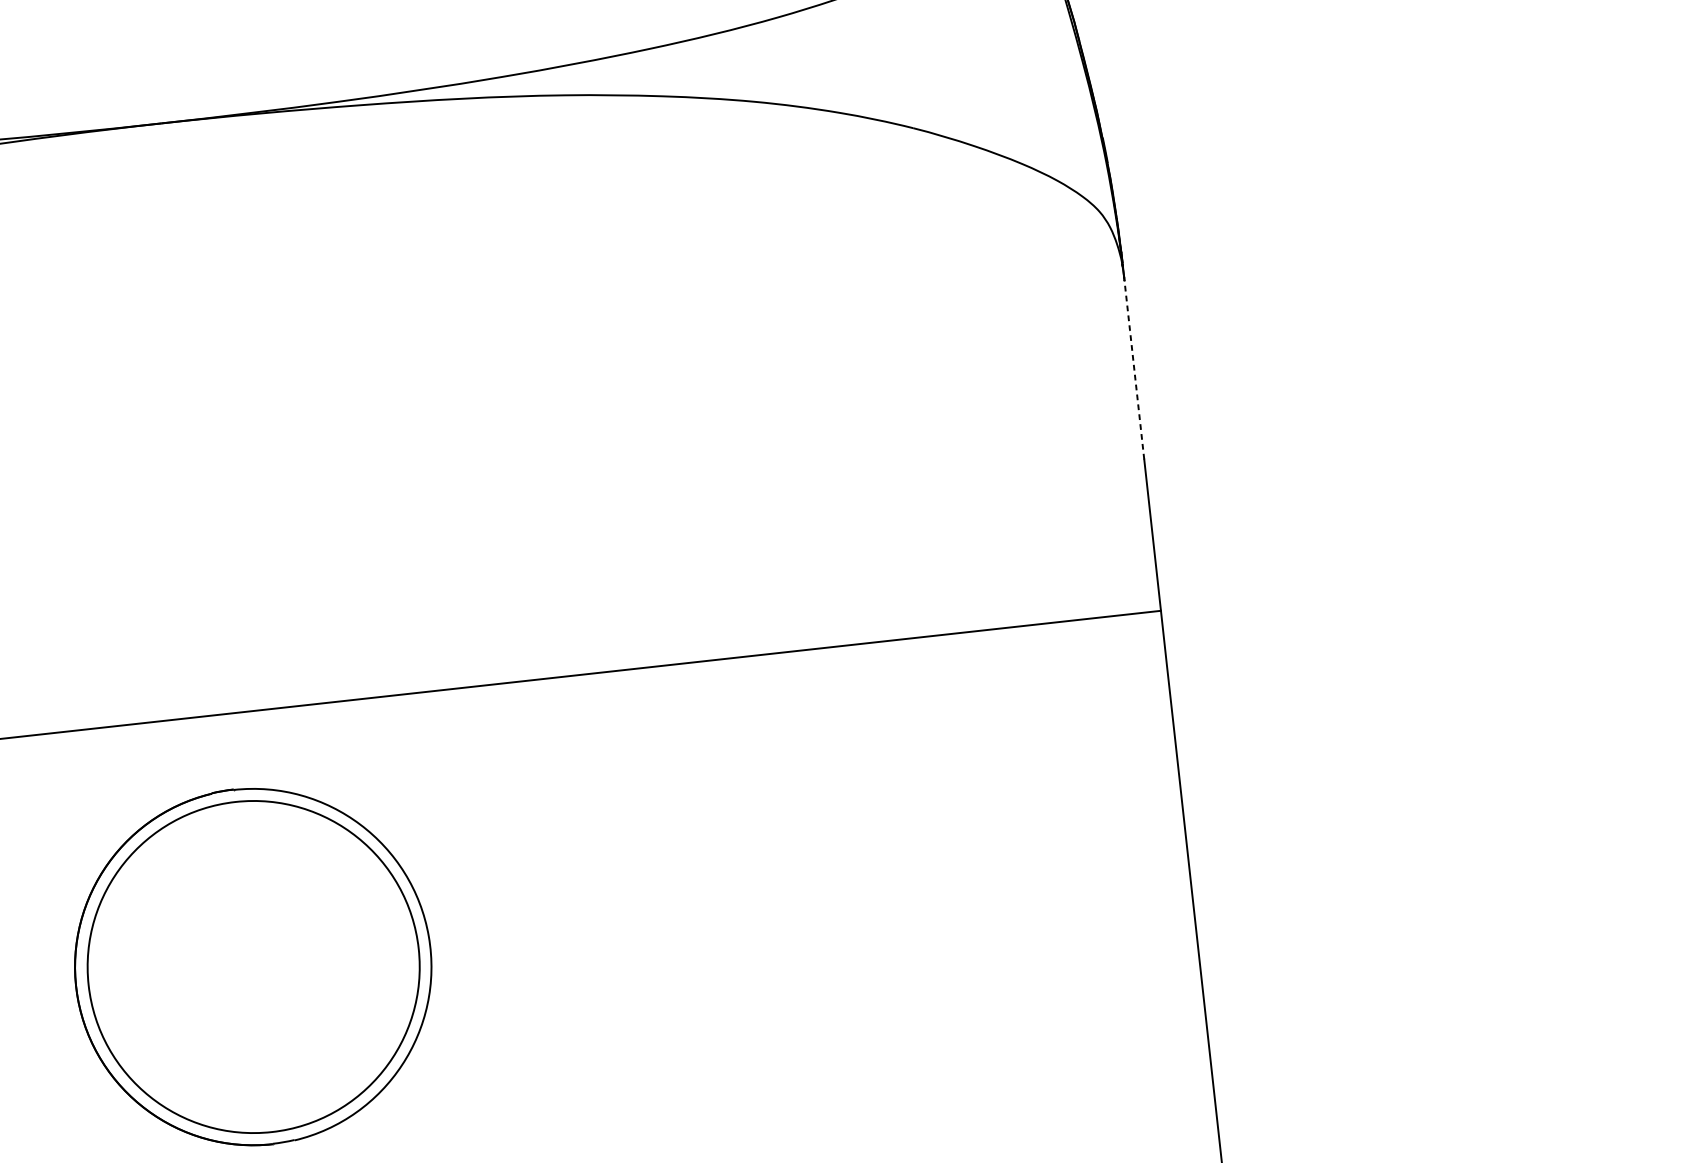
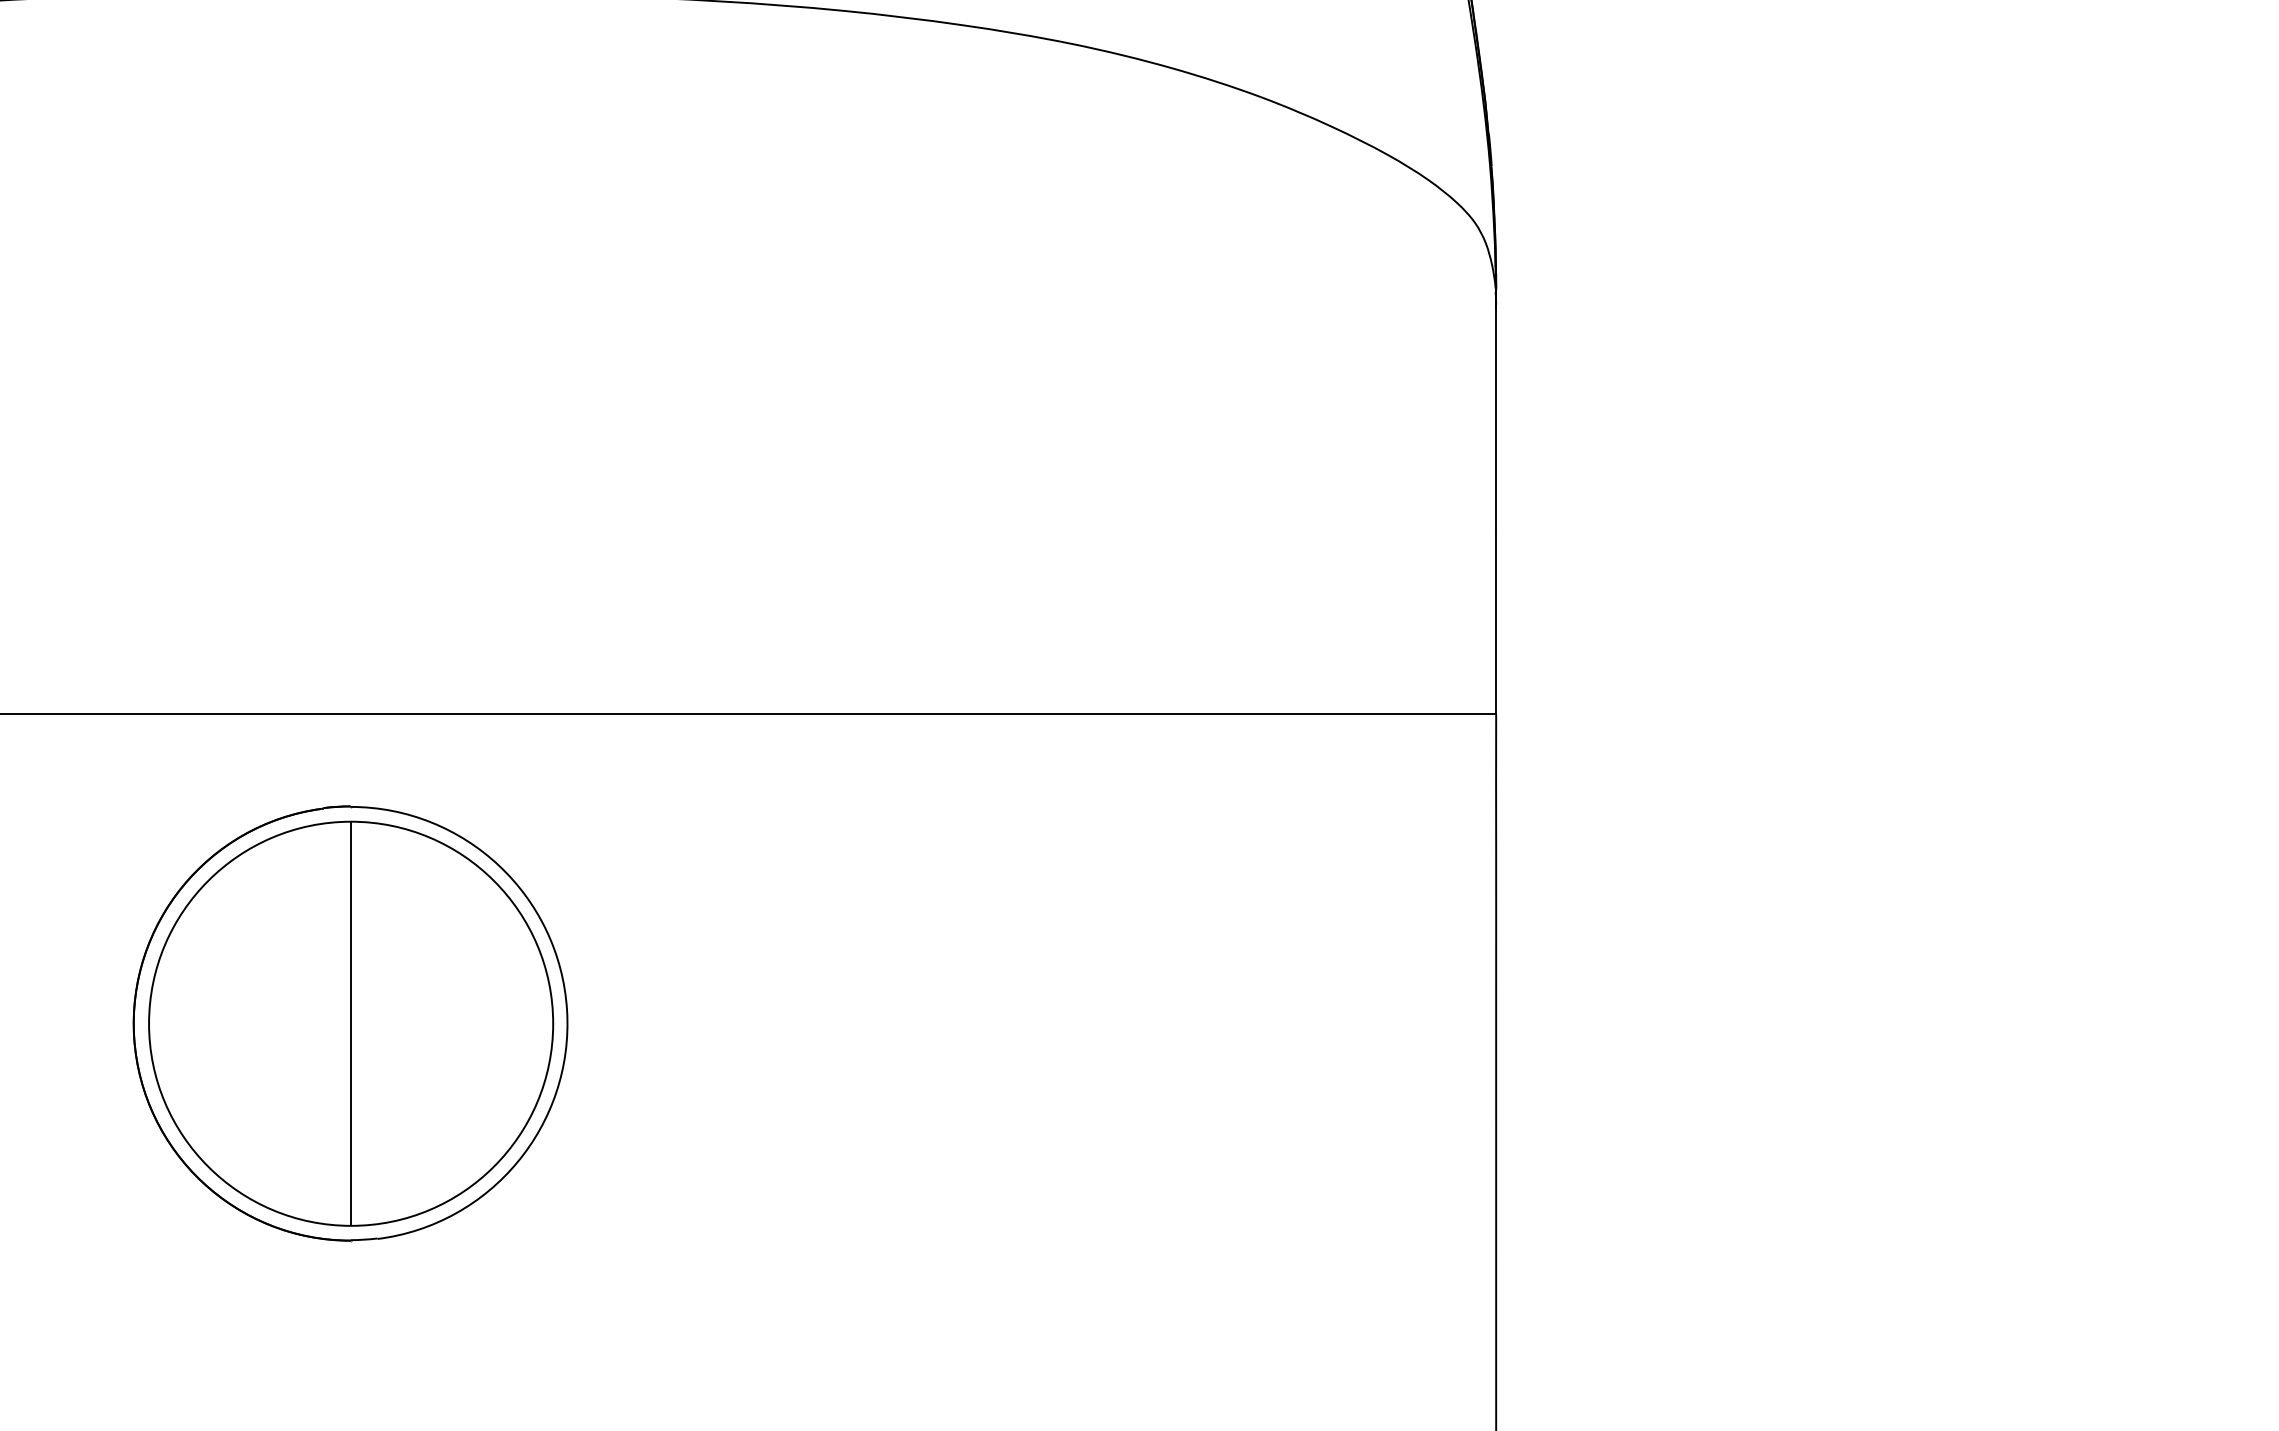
line: (1134, 369) -> (1496, 418), dashed -> solid
line: (253, 966) -> (351, 1023), added

